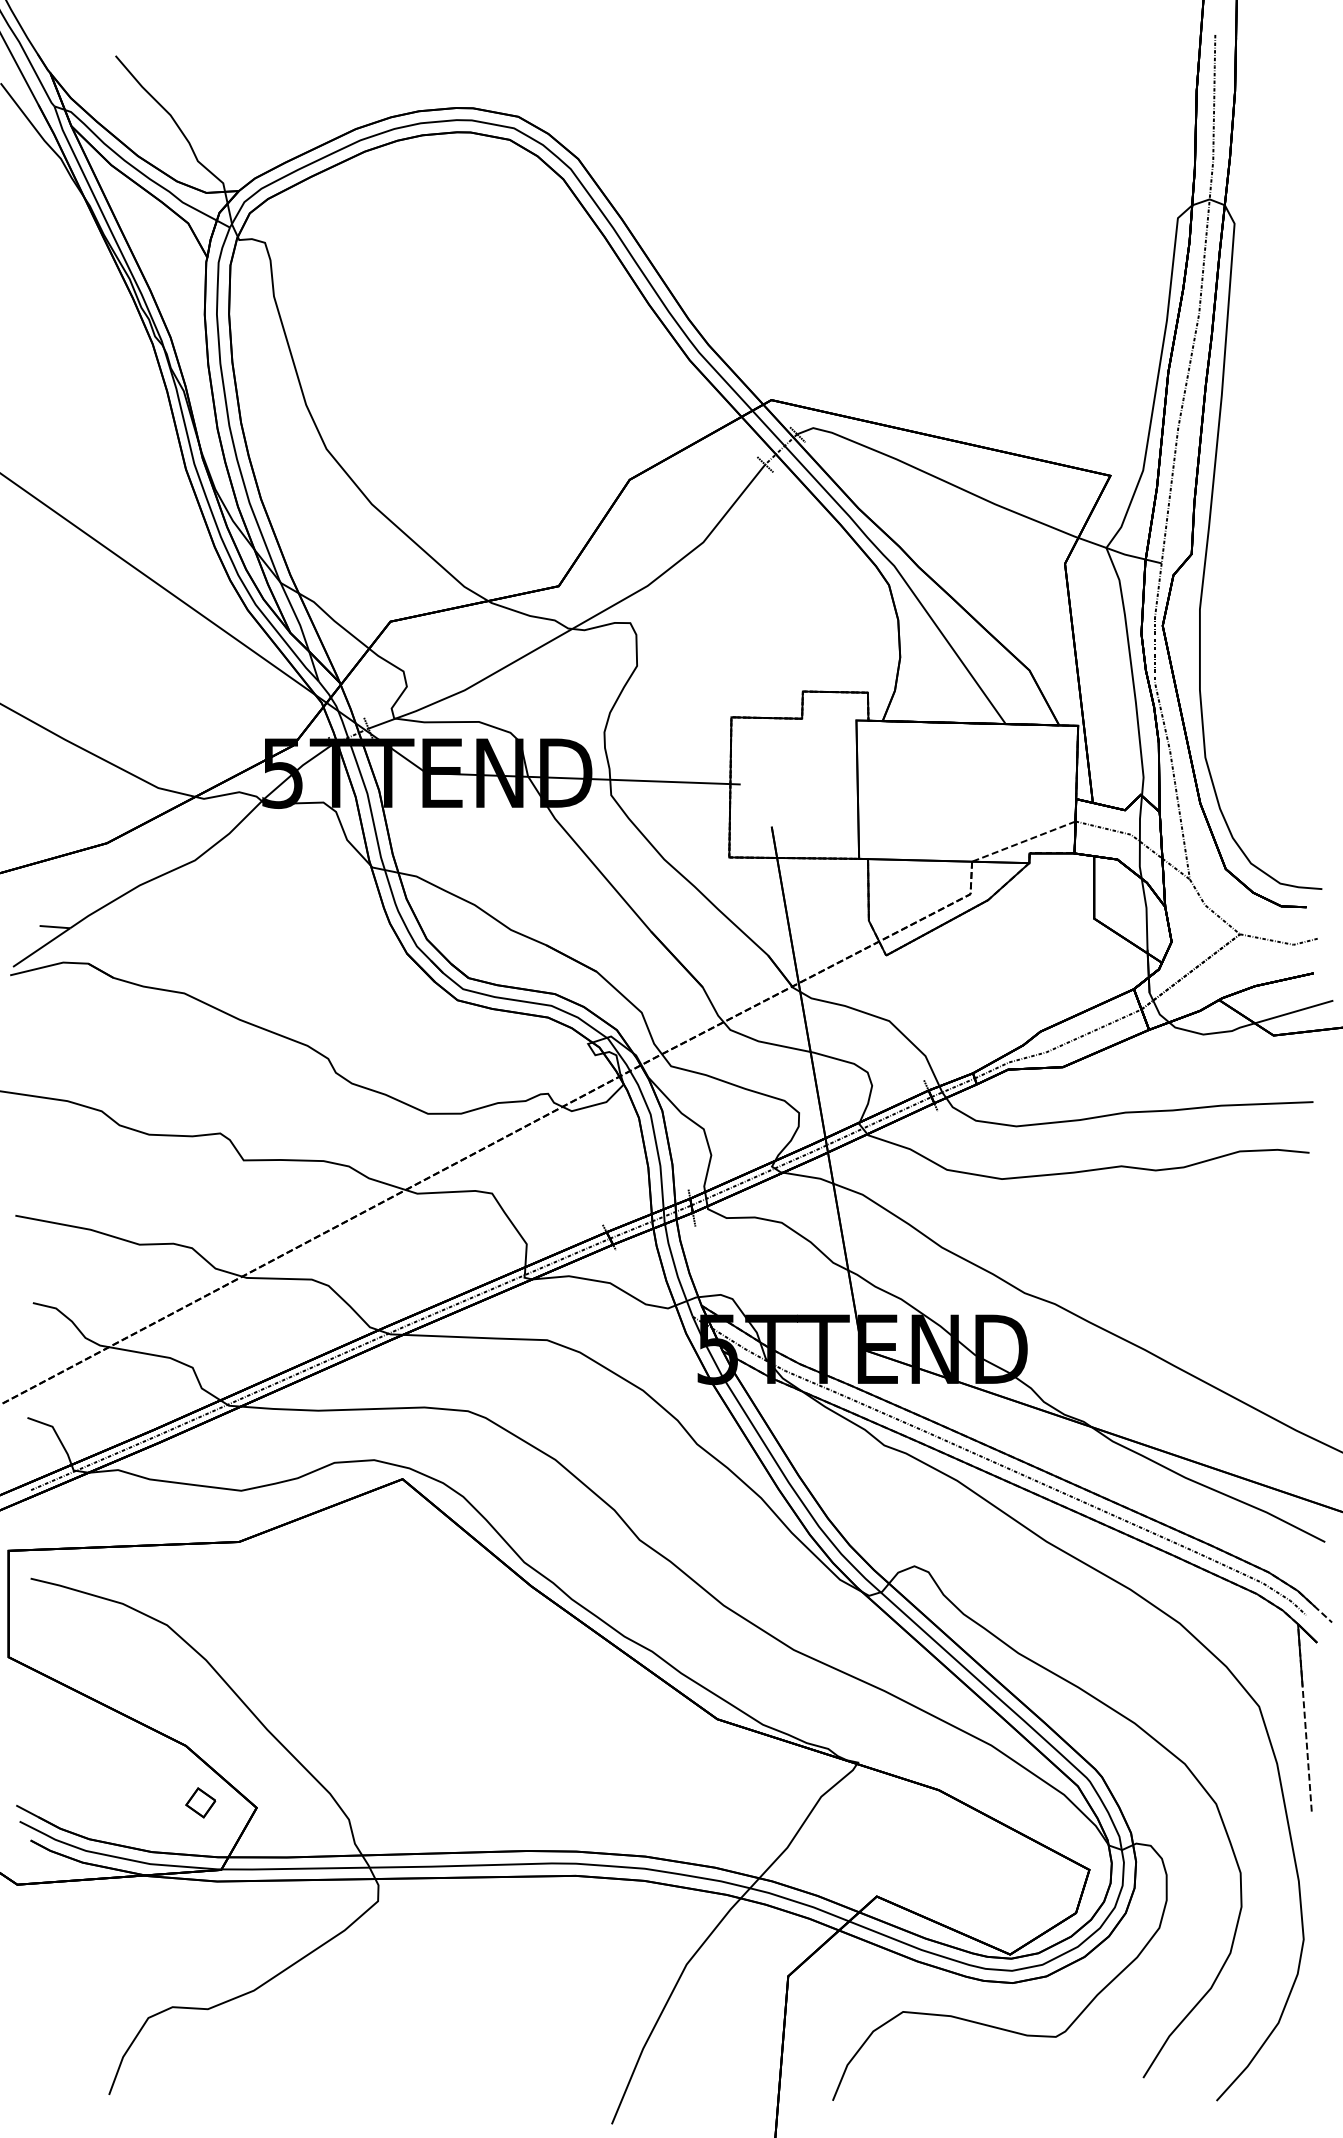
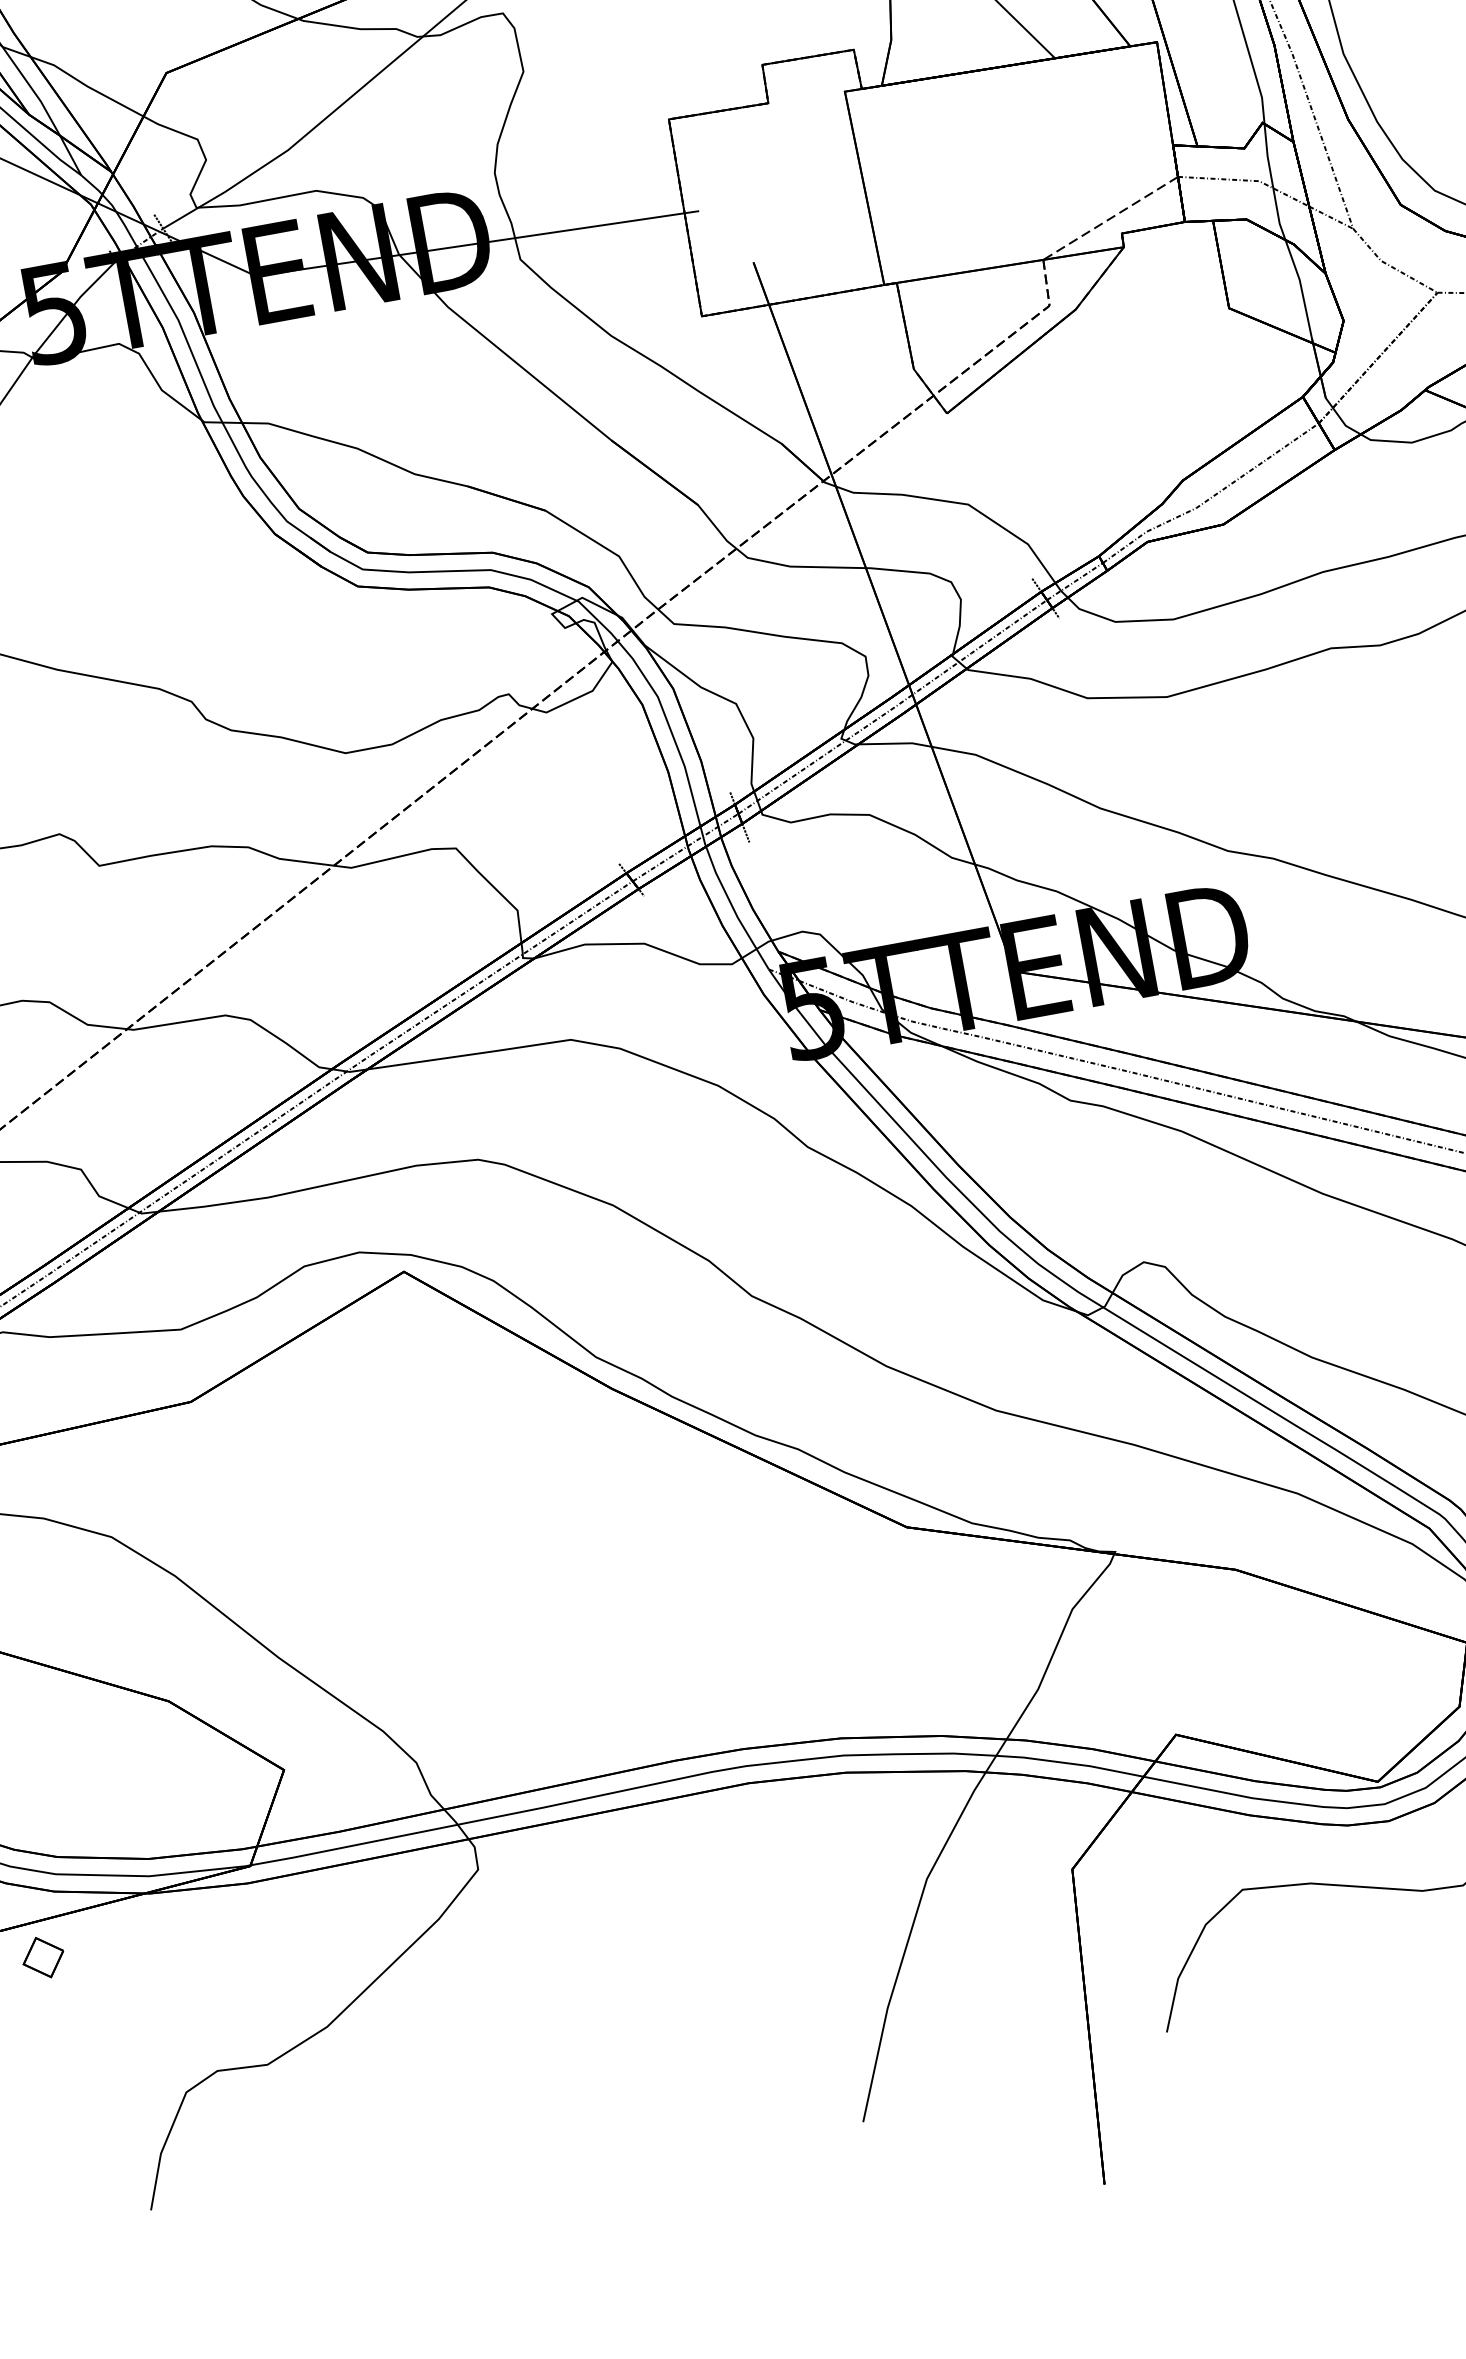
part: (200, 1802) -> (42, 1957), moved

